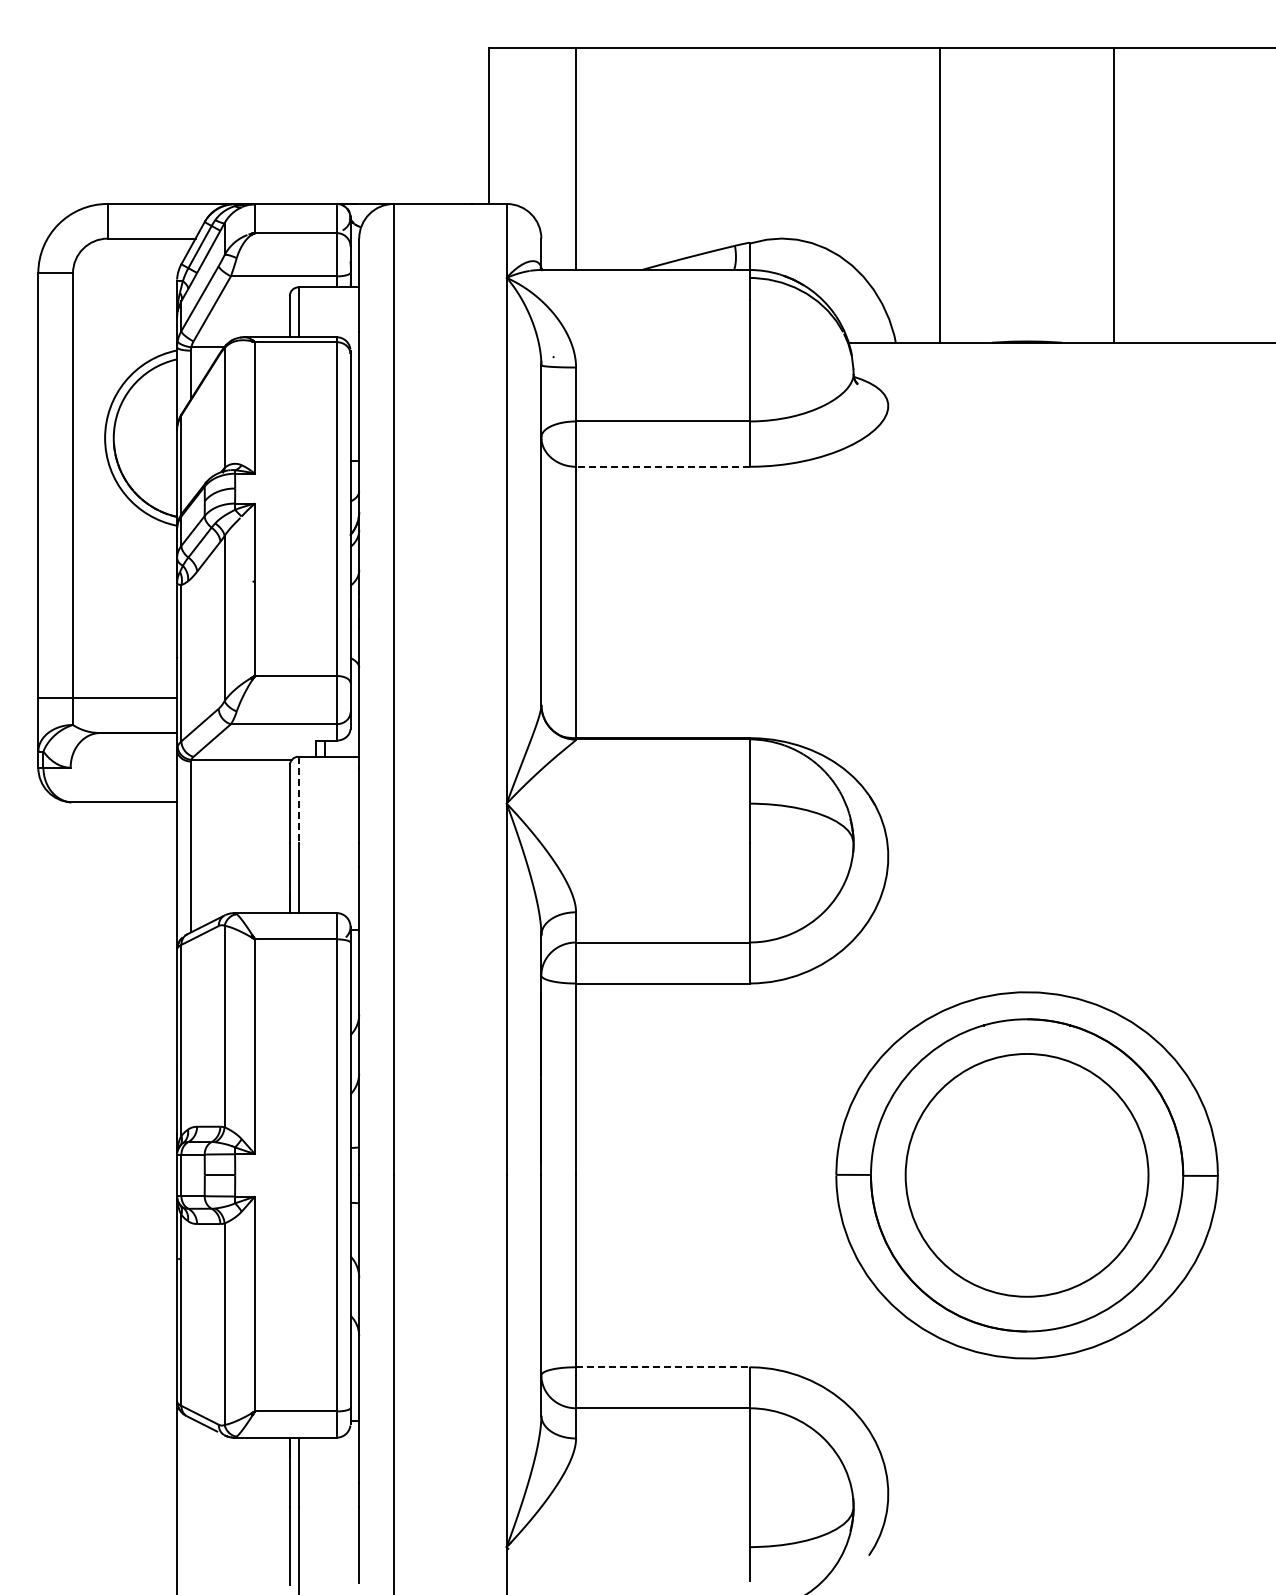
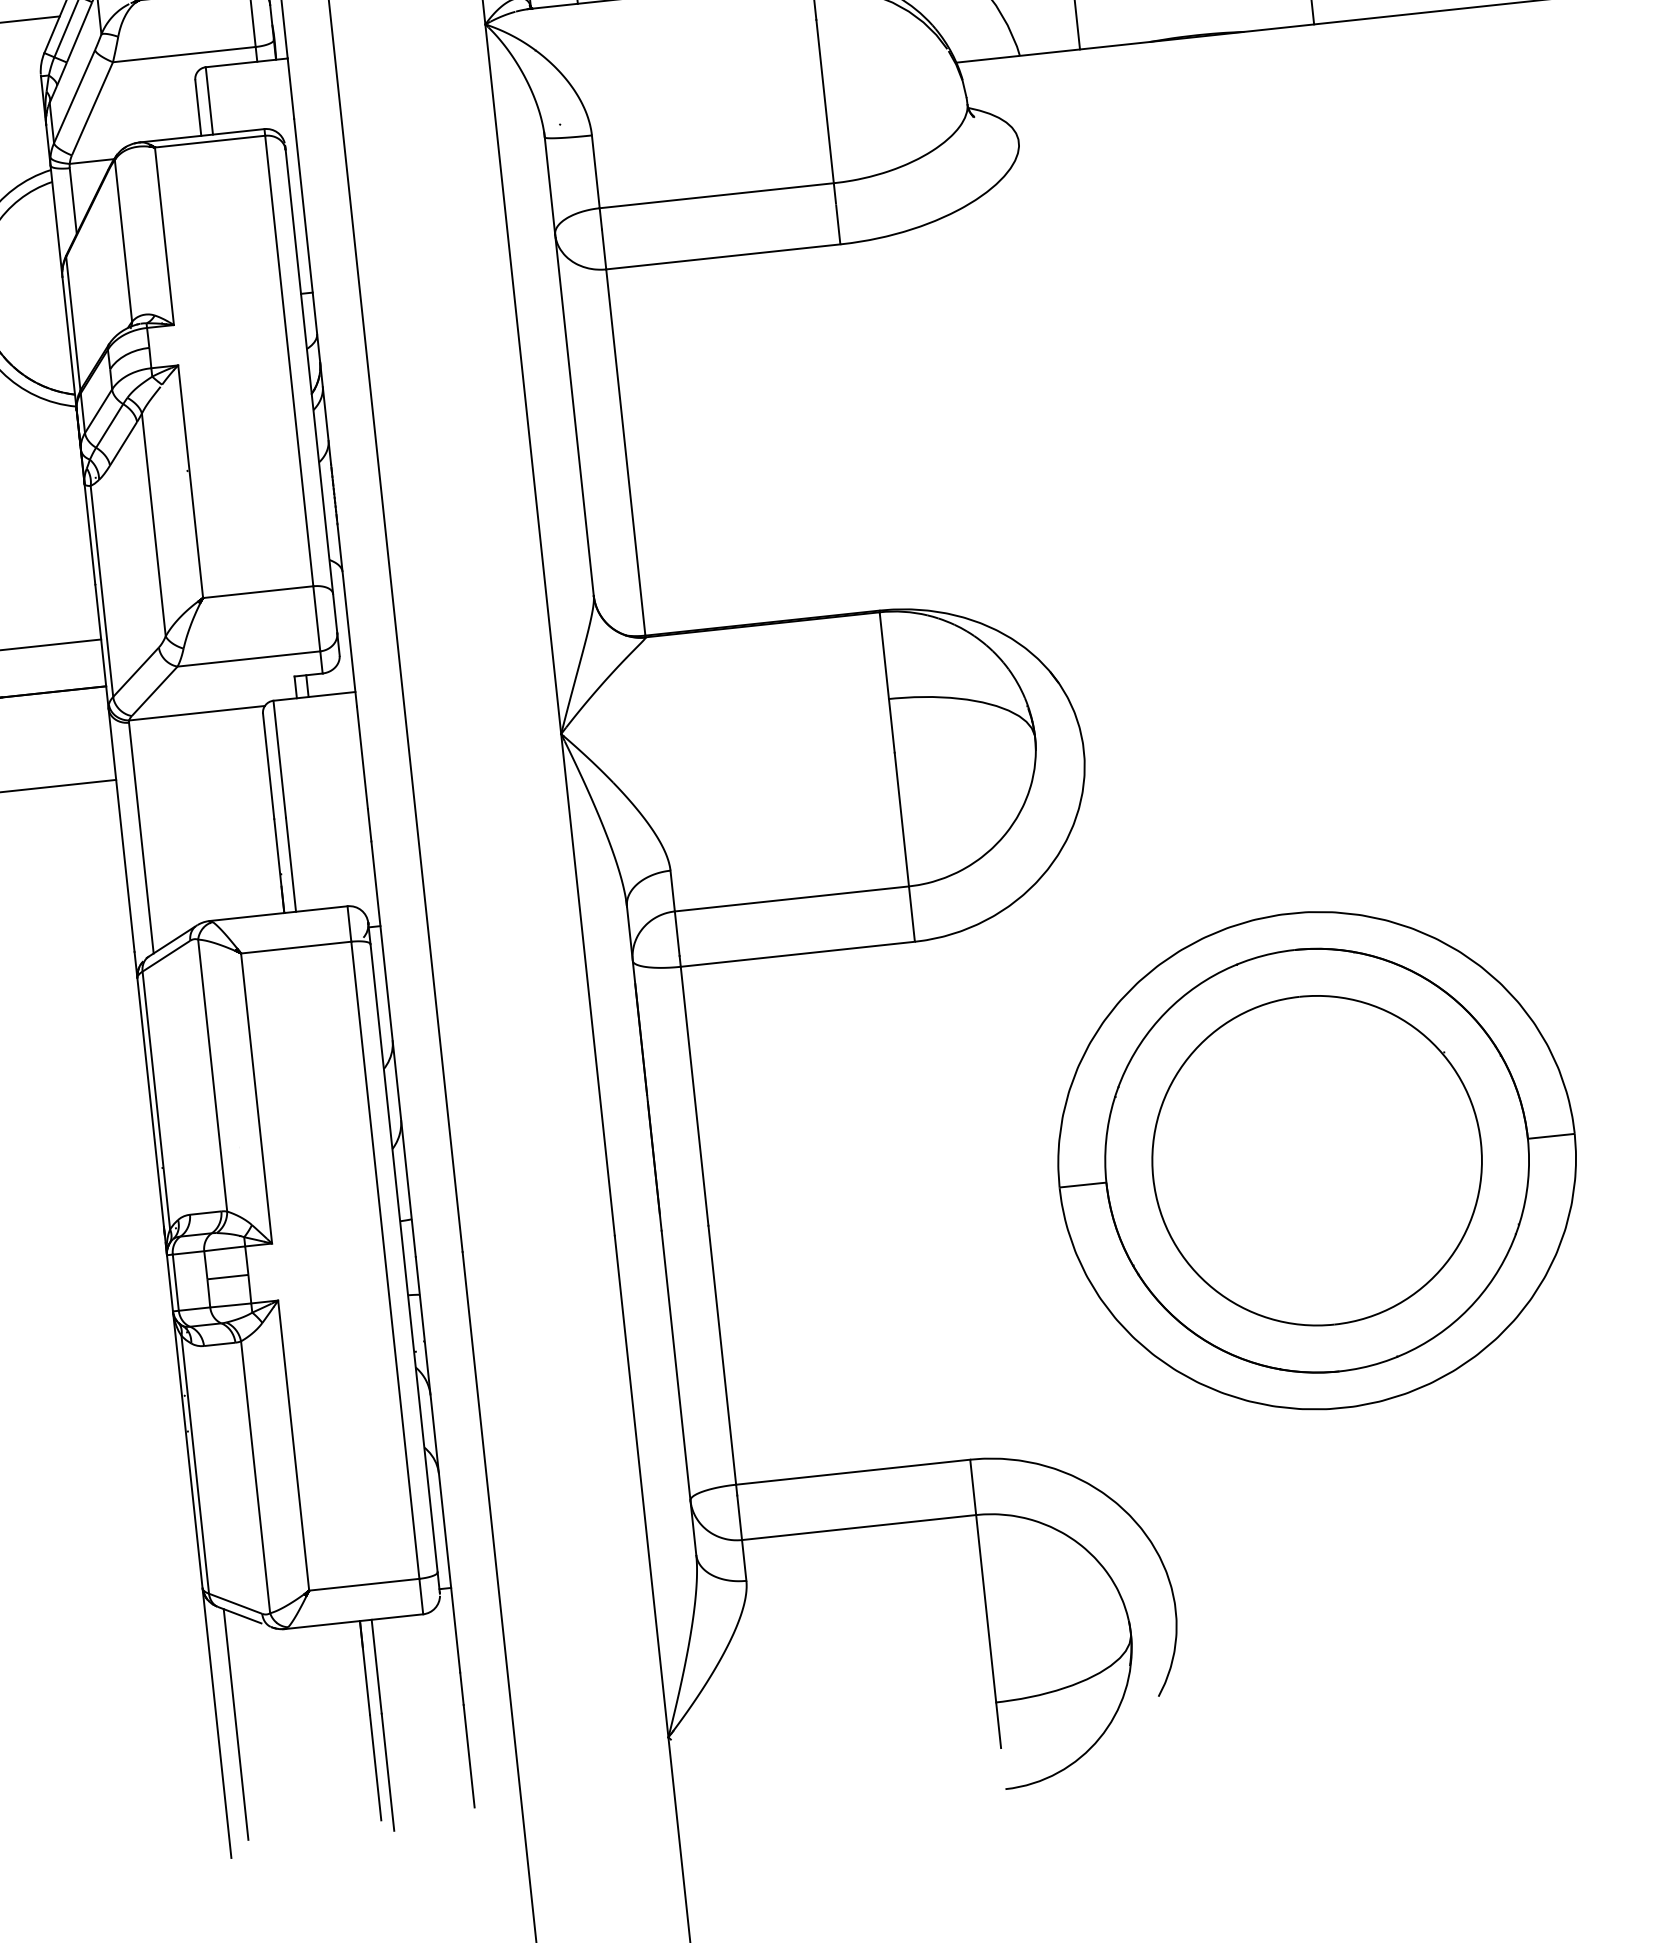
line: (662, 466) -> (722, 256), dashed -> solid
line: (298, 800) -> (279, 759), dashed -> solid
line: (662, 1367) -> (852, 1472), dashed -> solid
line: (190, 1503) -> (235, 1724), added

